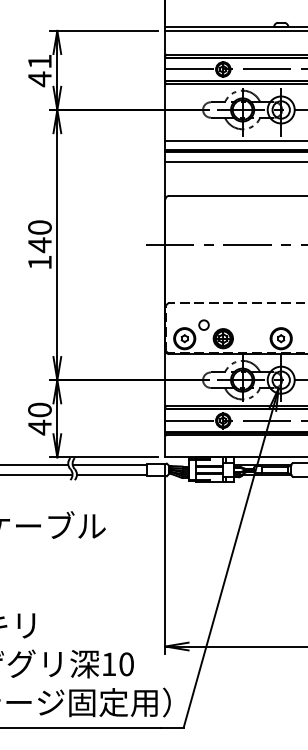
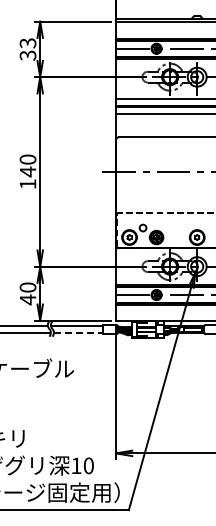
text: (39, 70) -> (27, 49), 41 -> 33
line: (111, 475) -> (78, 333), solid -> dashed

